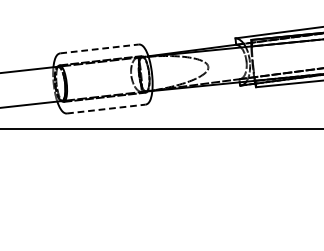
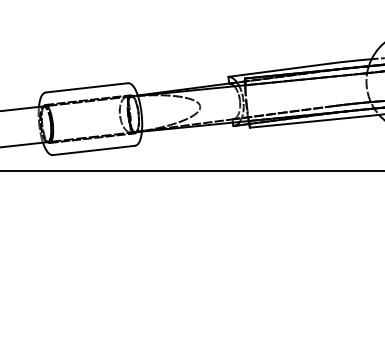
line: (100, 48) -> (87, 87), dashed -> solid
line: (106, 109) -> (94, 150), dashed -> solid

